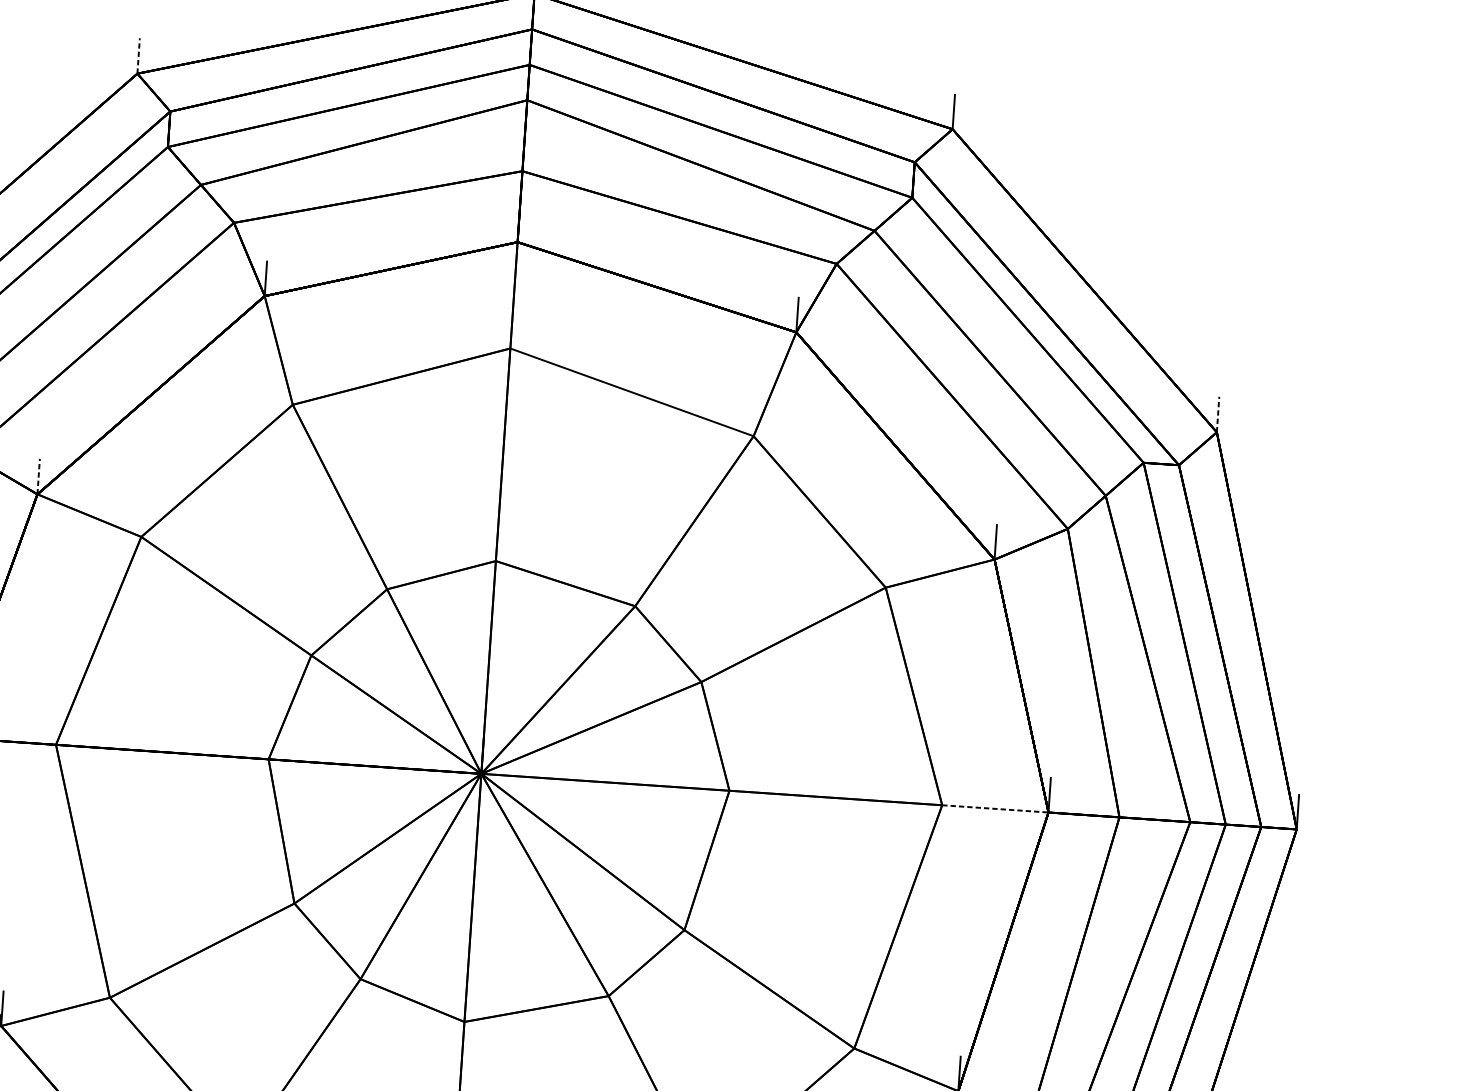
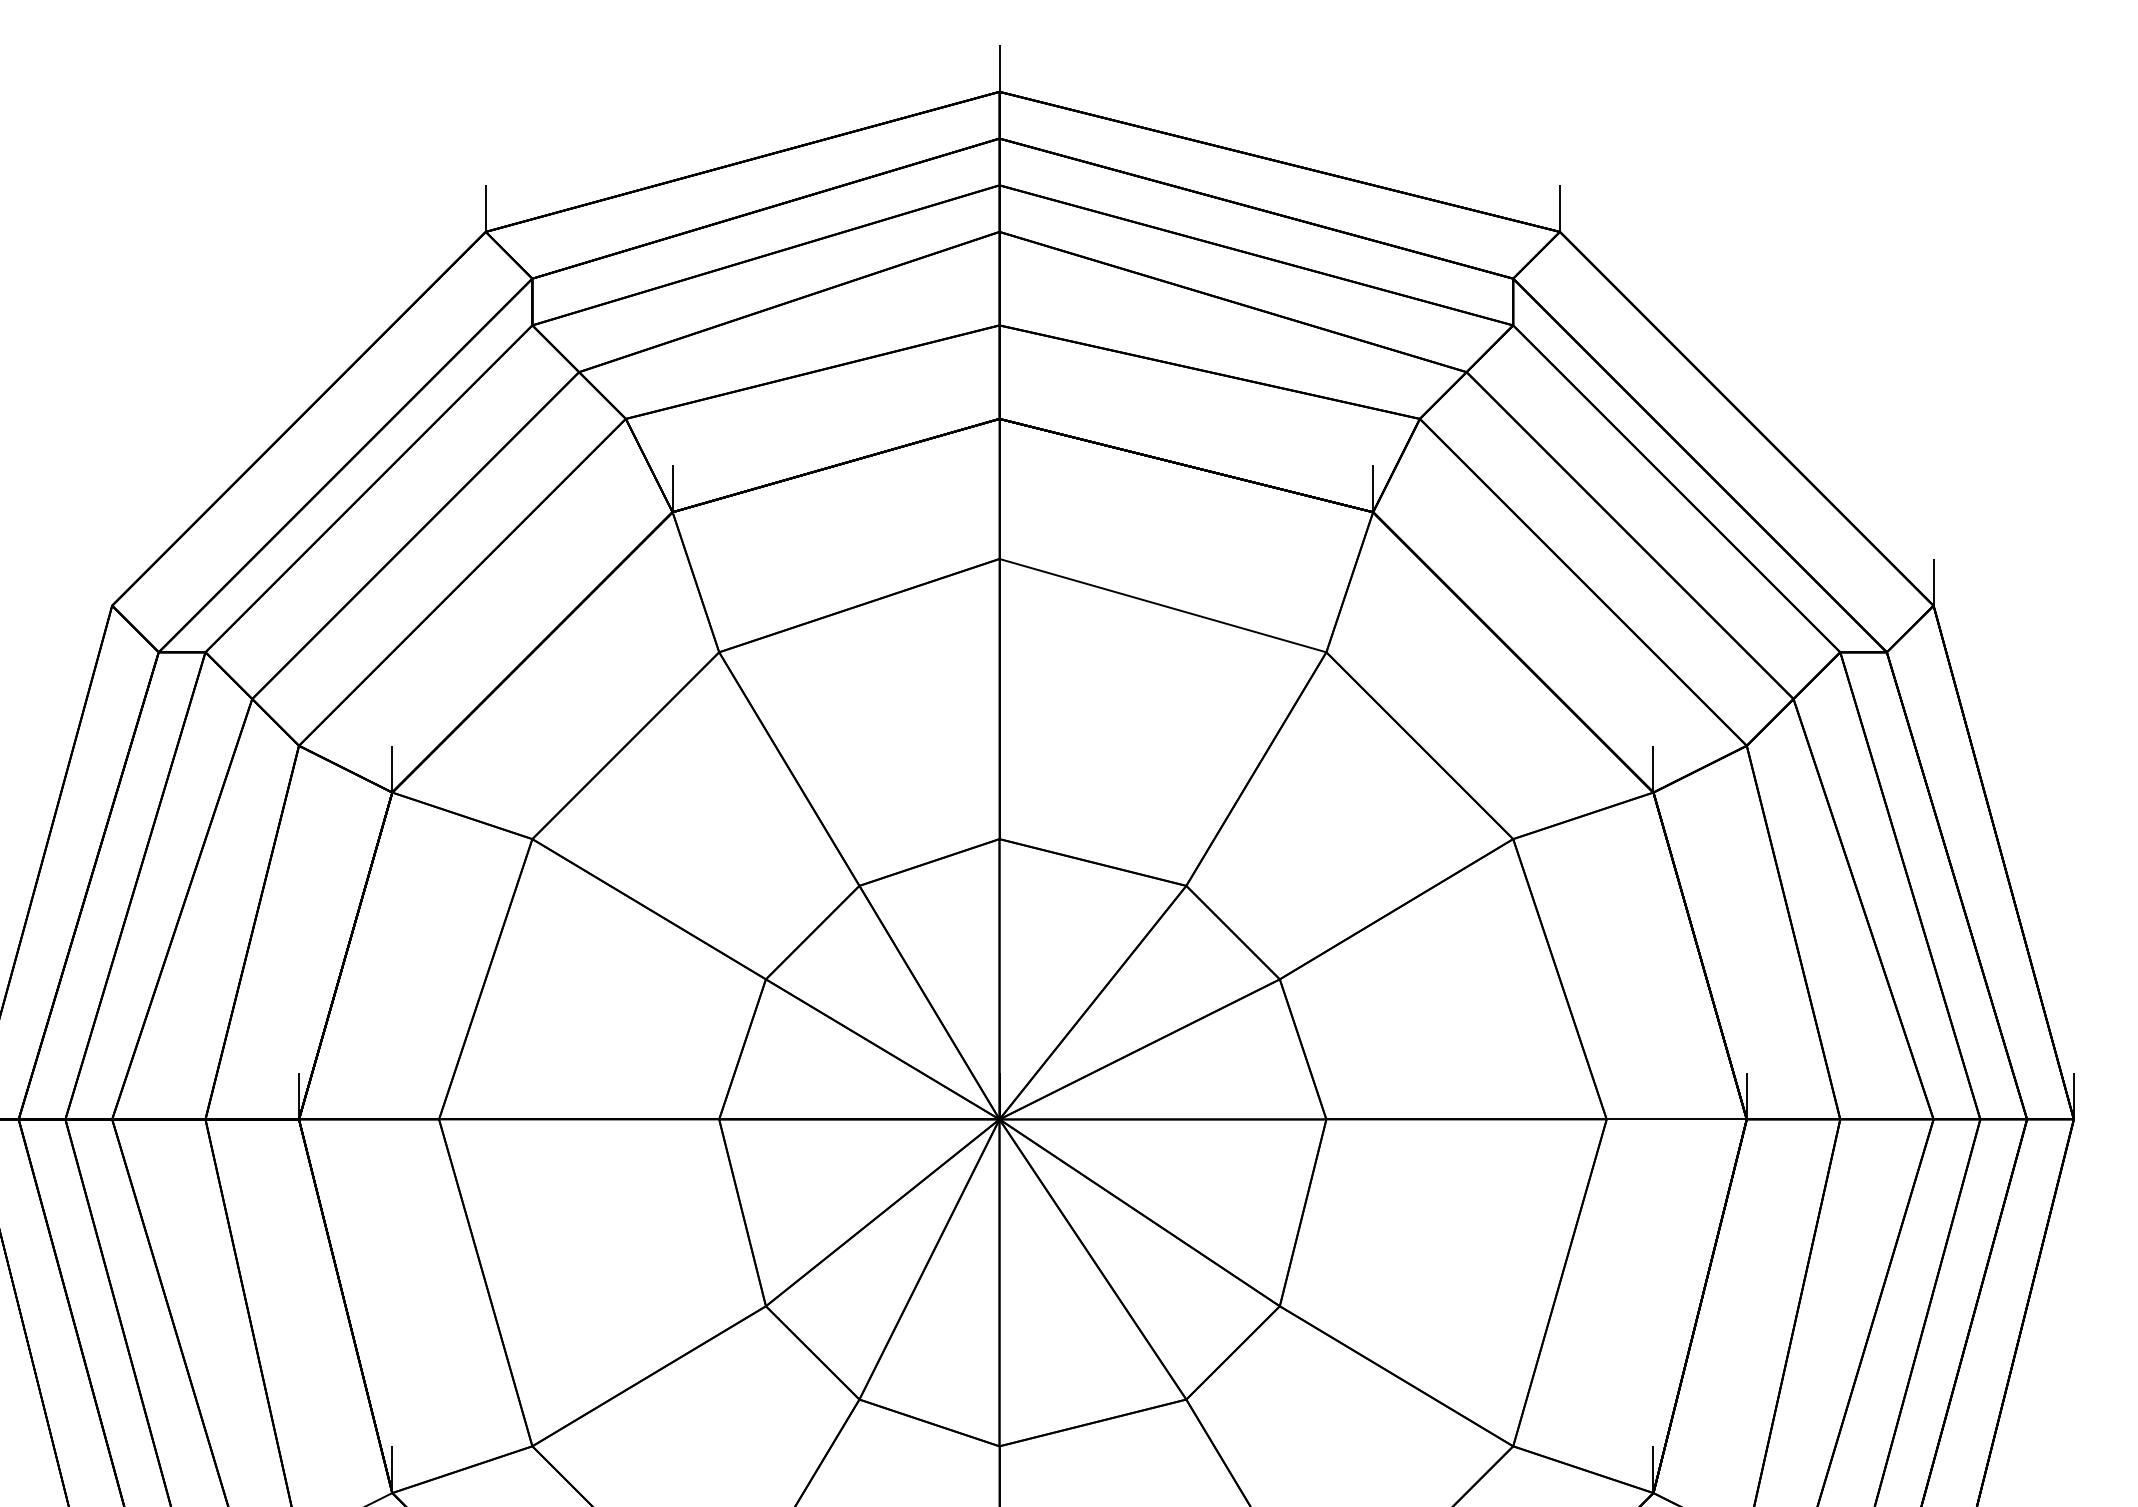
line: (138, 55) -> (485, 208), dashed -> solid
line: (1218, 413) -> (1933, 581), dashed -> solid
line: (38, 476) -> (392, 768), dashed -> solid
line: (995, 808) -> (1677, 1119), dashed -> solid

